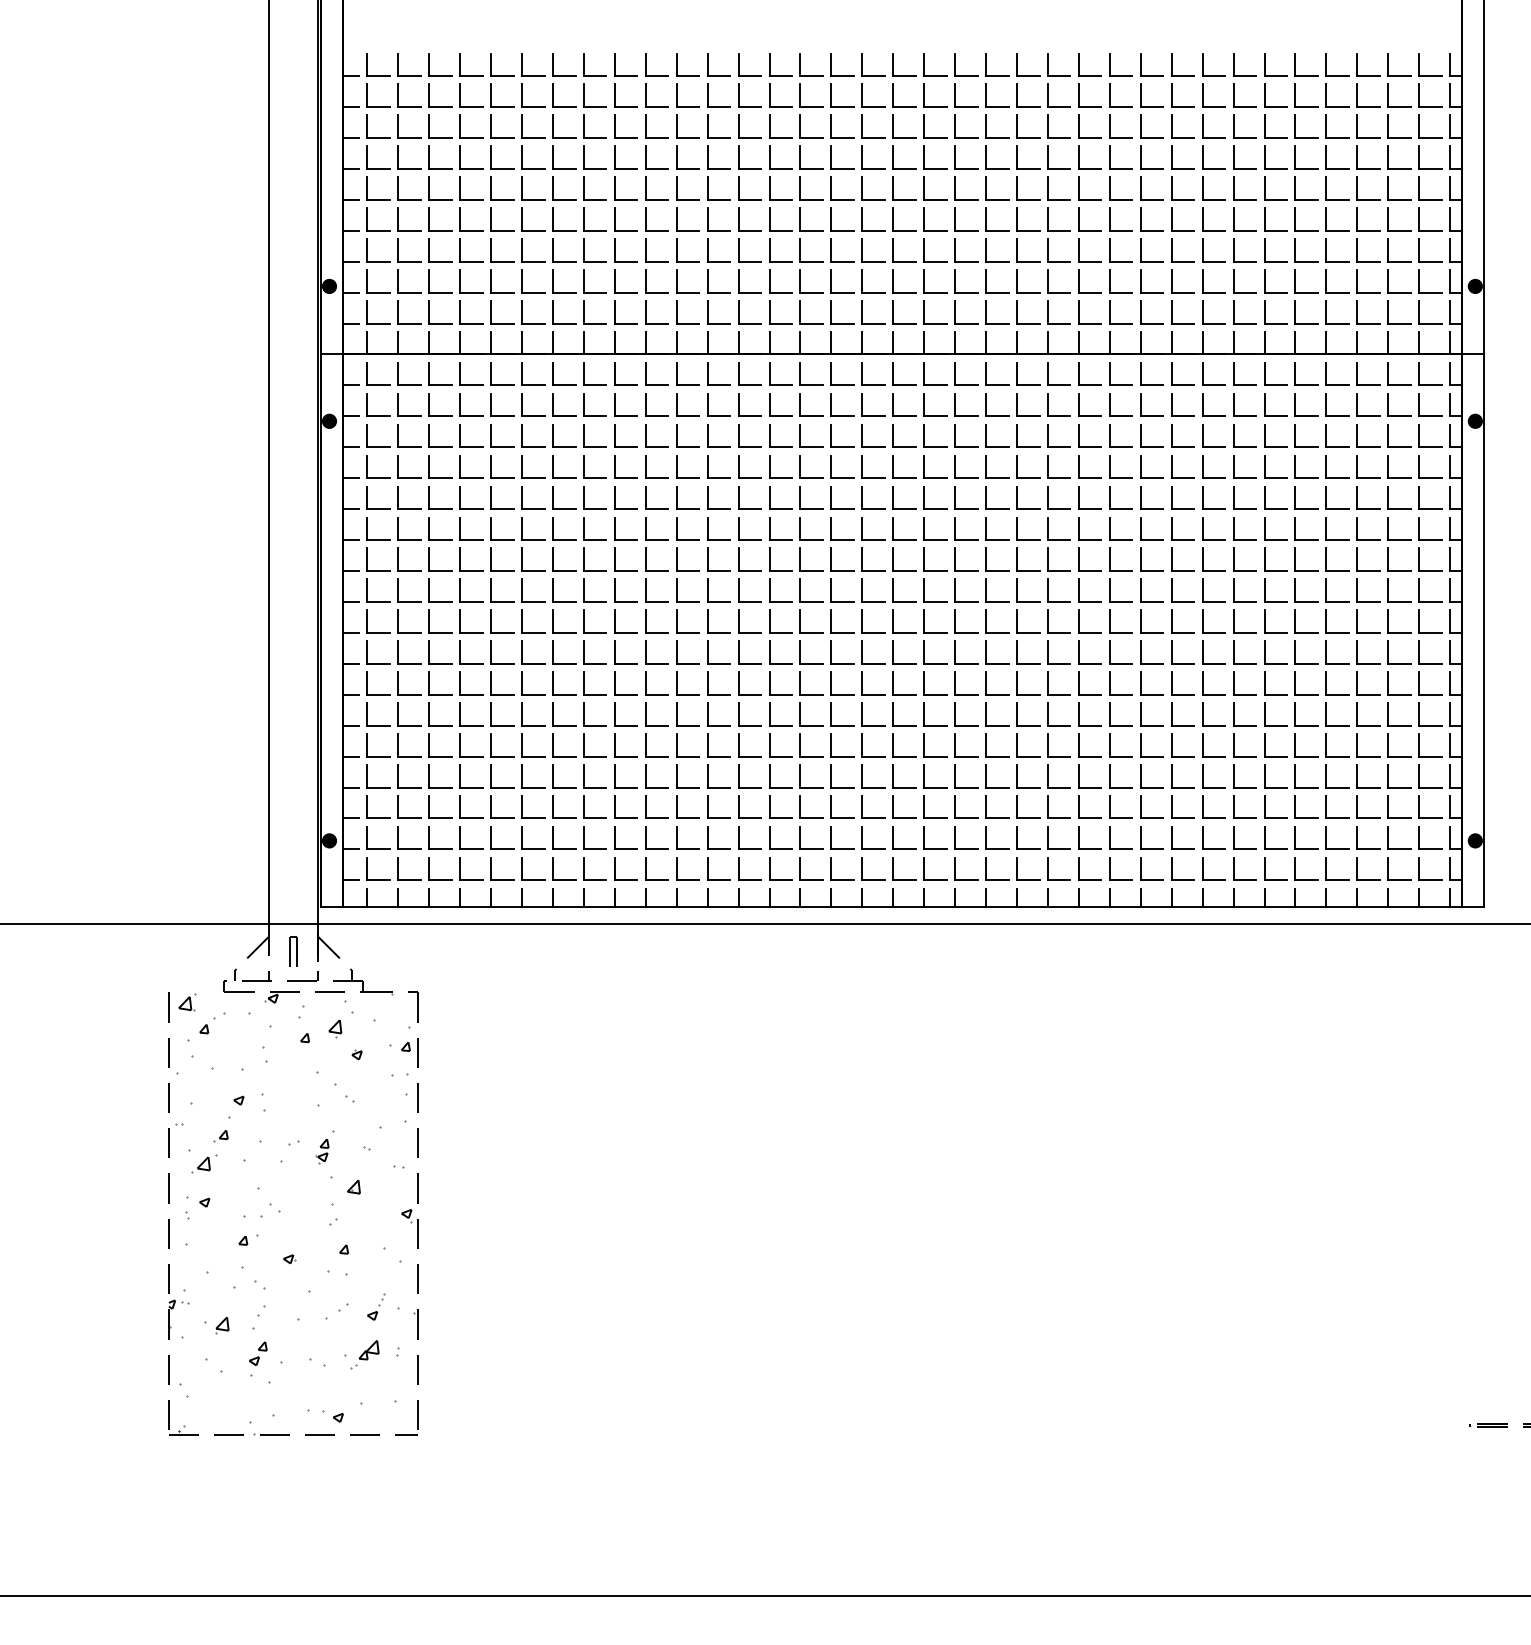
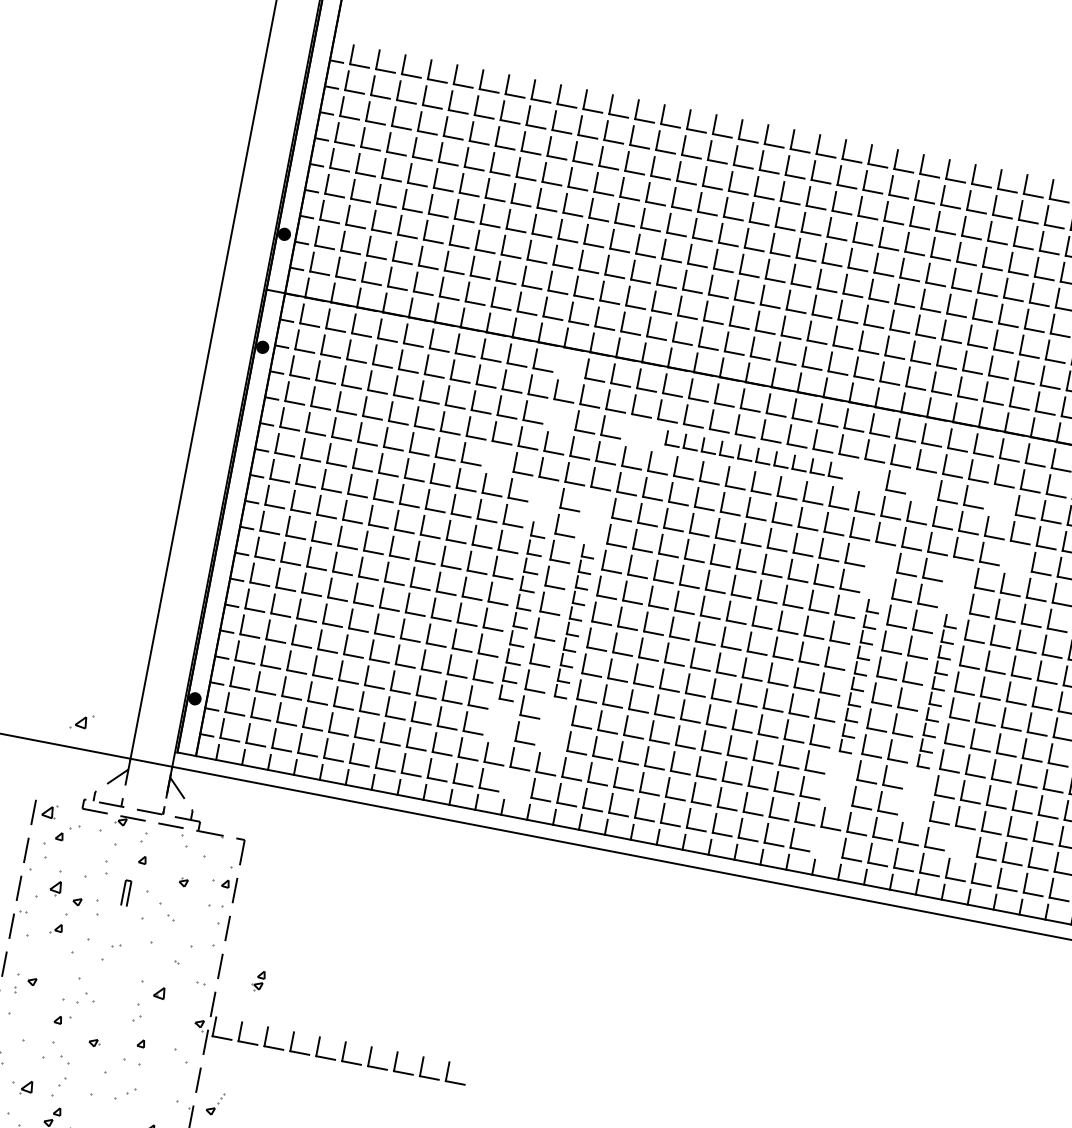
part: (677, 373) -> (561, 363), removed
part: (677, 435) -> (551, 415), removed
part: (919, 435) -> (754, 454), size x0.7
part: (1110, 435) -> (914, 485), removed
part: (1203, 435) -> (992, 500), removed
part: (615, 497) -> (489, 457), removed
part: (1234, 497) -> (1008, 557), removed
part: (687, 667) -> (522, 611), size x0.7
part: (749, 667) -> (574, 621), size x0.6
part: (1089, 667) -> (859, 676), size x0.6
part: (1182, 667) -> (937, 691), size x0.6
part: (1234, 837) -> (953, 841), removed
part: (708, 868) -> (508, 783), removed
part: (1079, 868) -> (818, 842), removed
part: (293, 951) -> (126, 892), moved
part: (335, 1028) -> (56, 888), moved
part: (322, 1151) -> (258, 980), moved
part: (204, 1163) -> (81, 721), moved
part: (574, 1213) -> (340, 1050), added
part: (376, 1306) -> (215, 1103), moved

